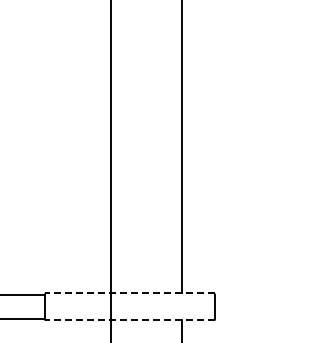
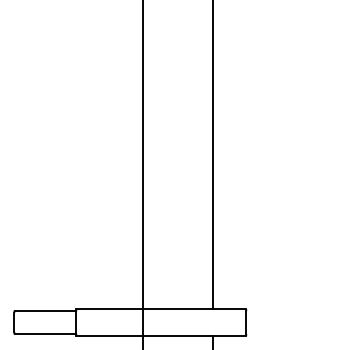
line: (130, 293) -> (161, 309), dashed -> solid
line: (130, 319) -> (161, 335), dashed -> solid

